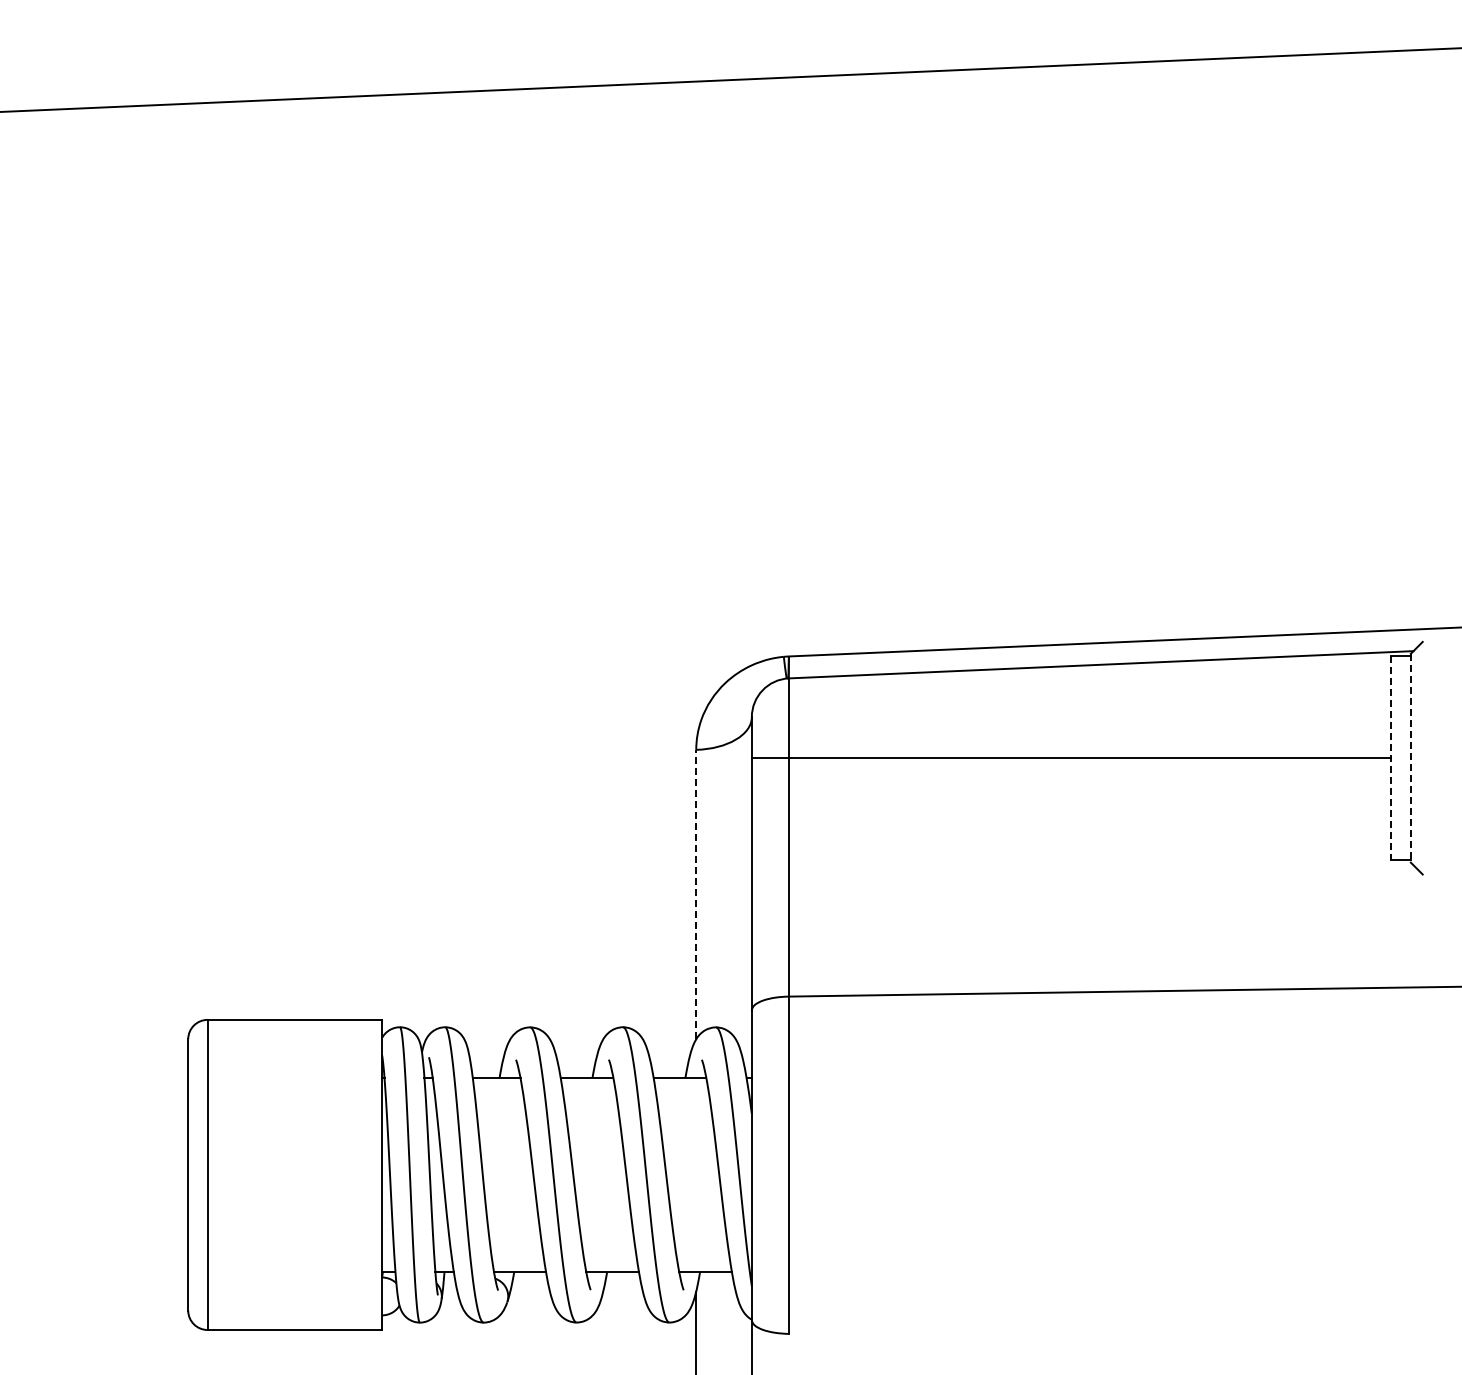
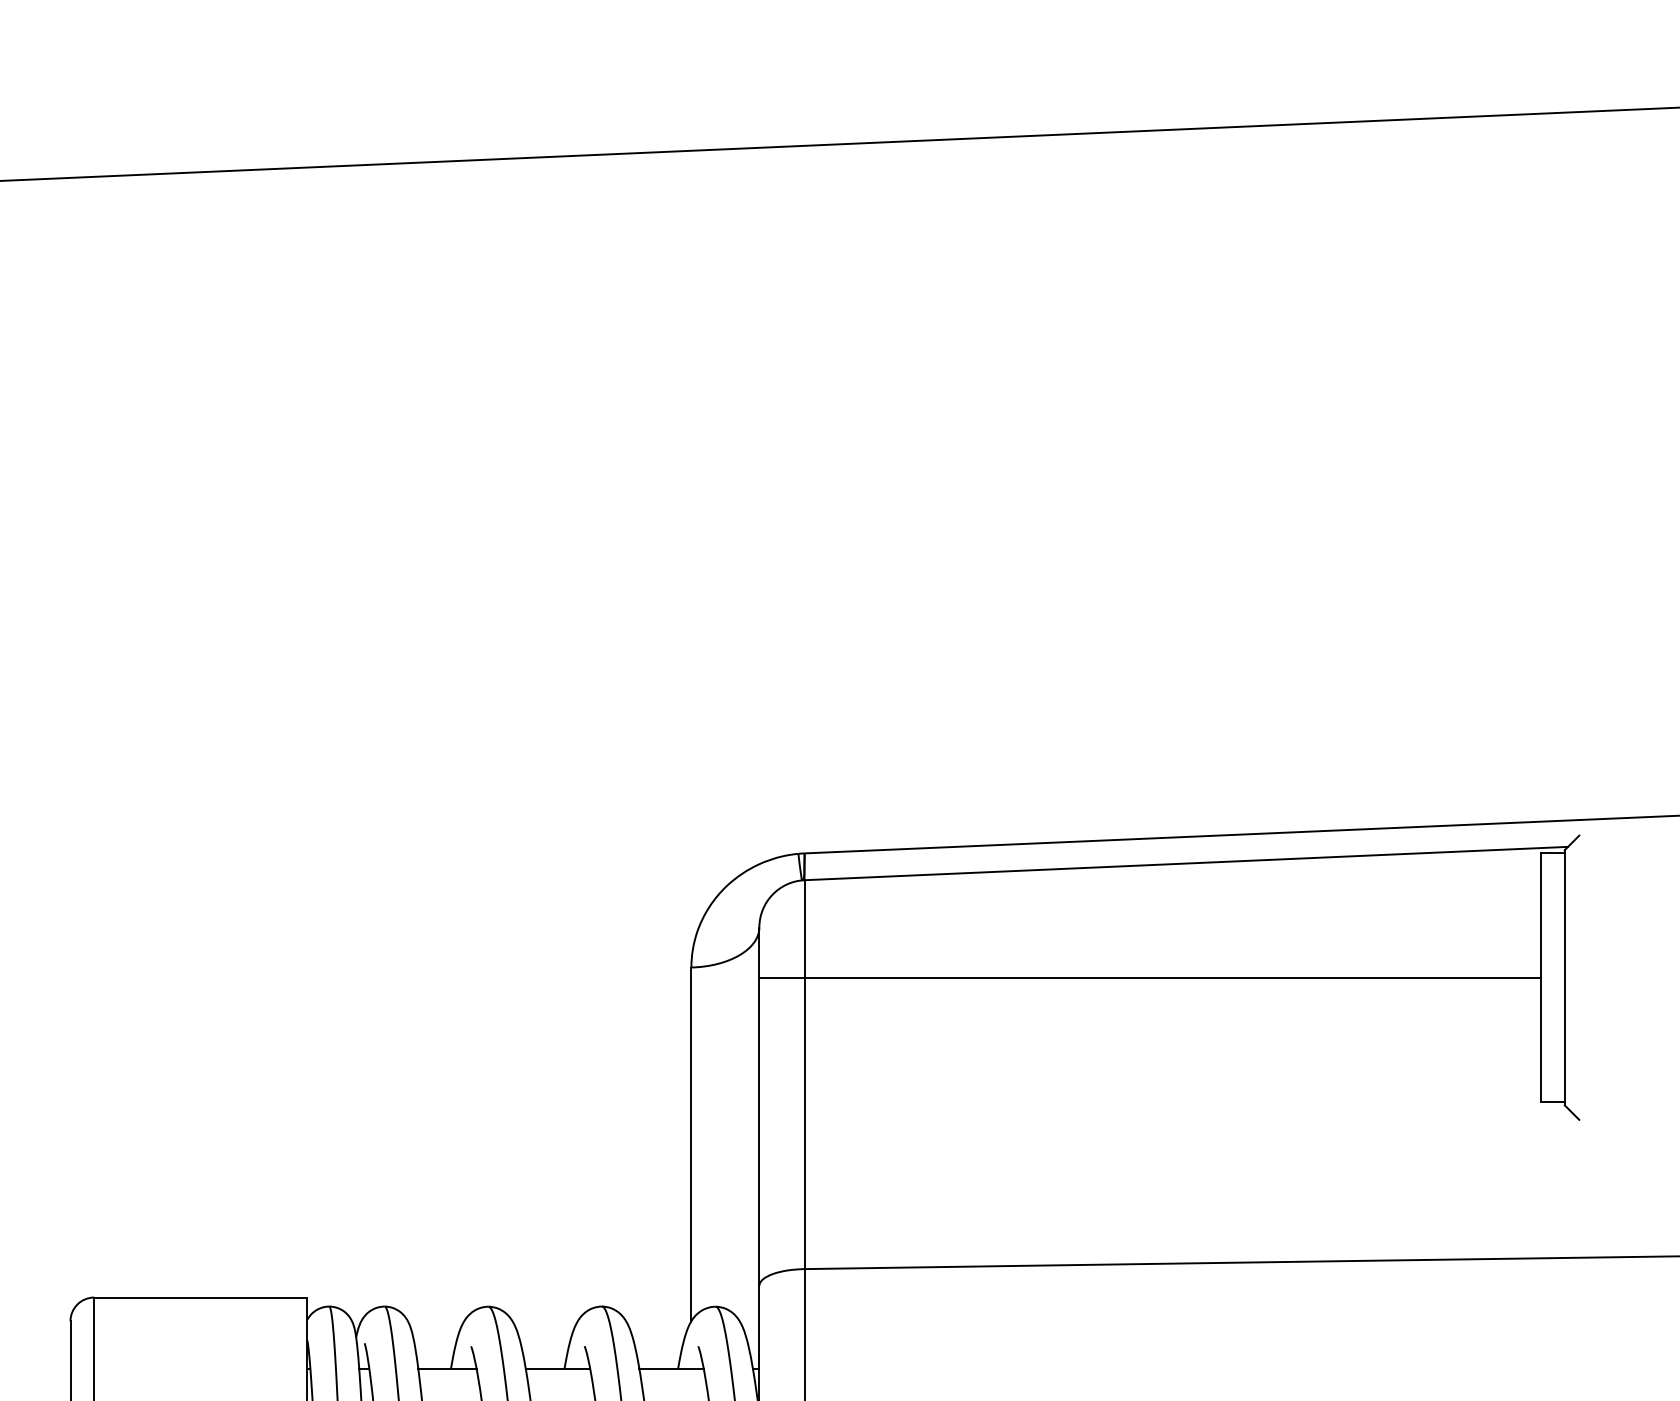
line: (1391, 758) -> (1541, 978), dashed -> solid
line: (1410, 758) -> (1564, 978), dashed -> solid
line: (696, 894) -> (691, 1144), dashed -> solid

